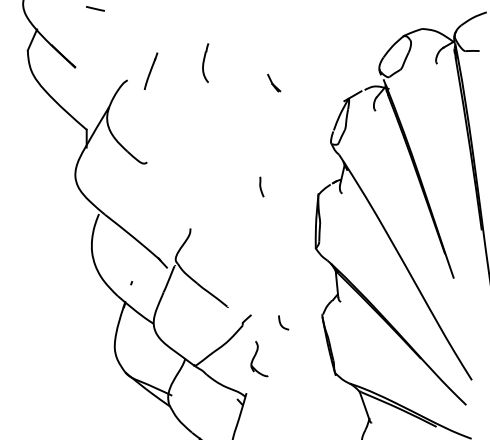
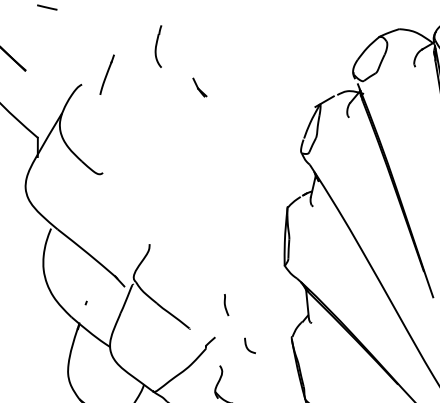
part: (205, 62) -> (158, 45), moved
part: (274, 82) -> (200, 86), moved
curve: (261, 186) -> (226, 304), moved

